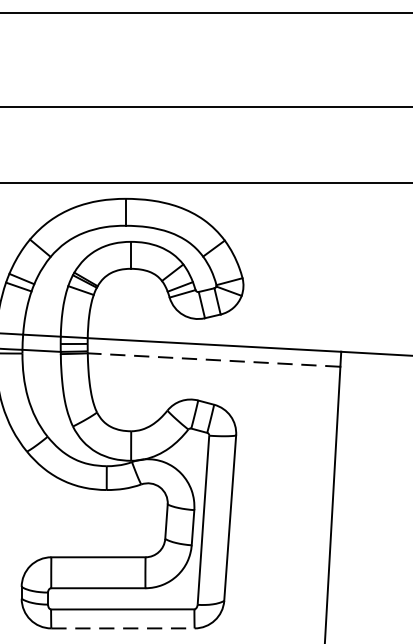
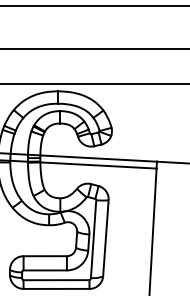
line: (211, 360) -> (97, 165), dashed -> solid
line: (122, 627) -> (56, 288), dashed -> solid

